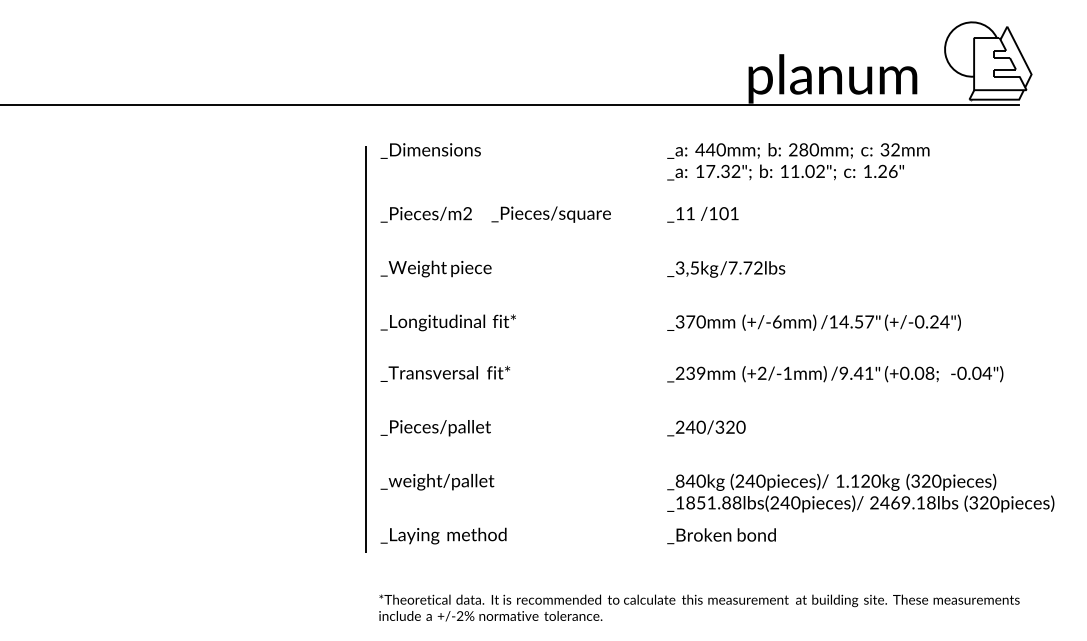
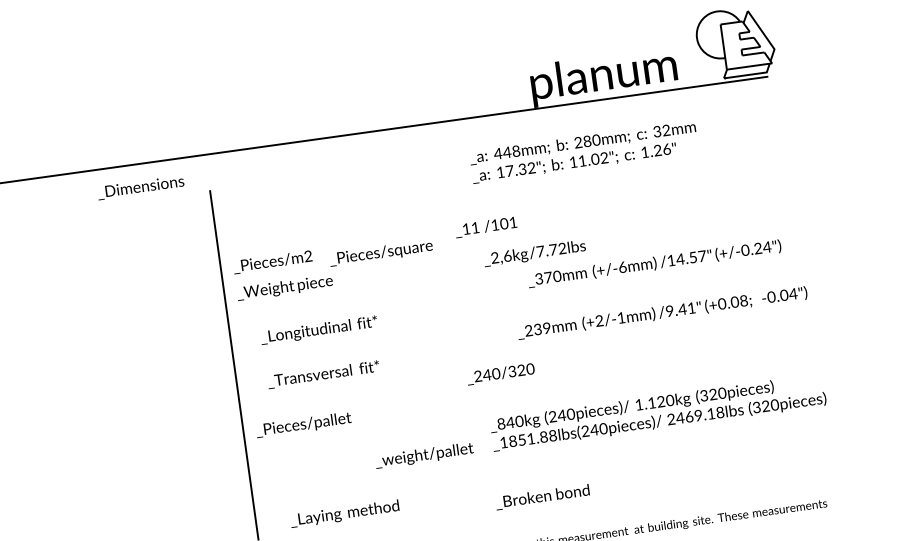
text: (430, 150) -> (140, 187), moved
text: (720, 150) -> (515, 151), 440mm; -> 448mm;
text: (425, 214) -> (272, 262), moved
text: (550, 214) -> (380, 253), moved
text: (702, 214) -> (485, 227), moved
text: (687, 267) -> (501, 256), _3,5kg -> _2,6kg
text: (447, 322) -> (318, 330), moved
text: (813, 322) -> (654, 263), moved
text: (445, 373) -> (323, 374), moved
text: (835, 374) -> (662, 313), moved
text: (706, 428) -> (500, 374), moved
text: (437, 481) -> (424, 455), moved
text: (860, 492) -> (658, 412), moved
text: (443, 535) -> (344, 513), moved
text: (721, 536) -> (542, 497), moved

